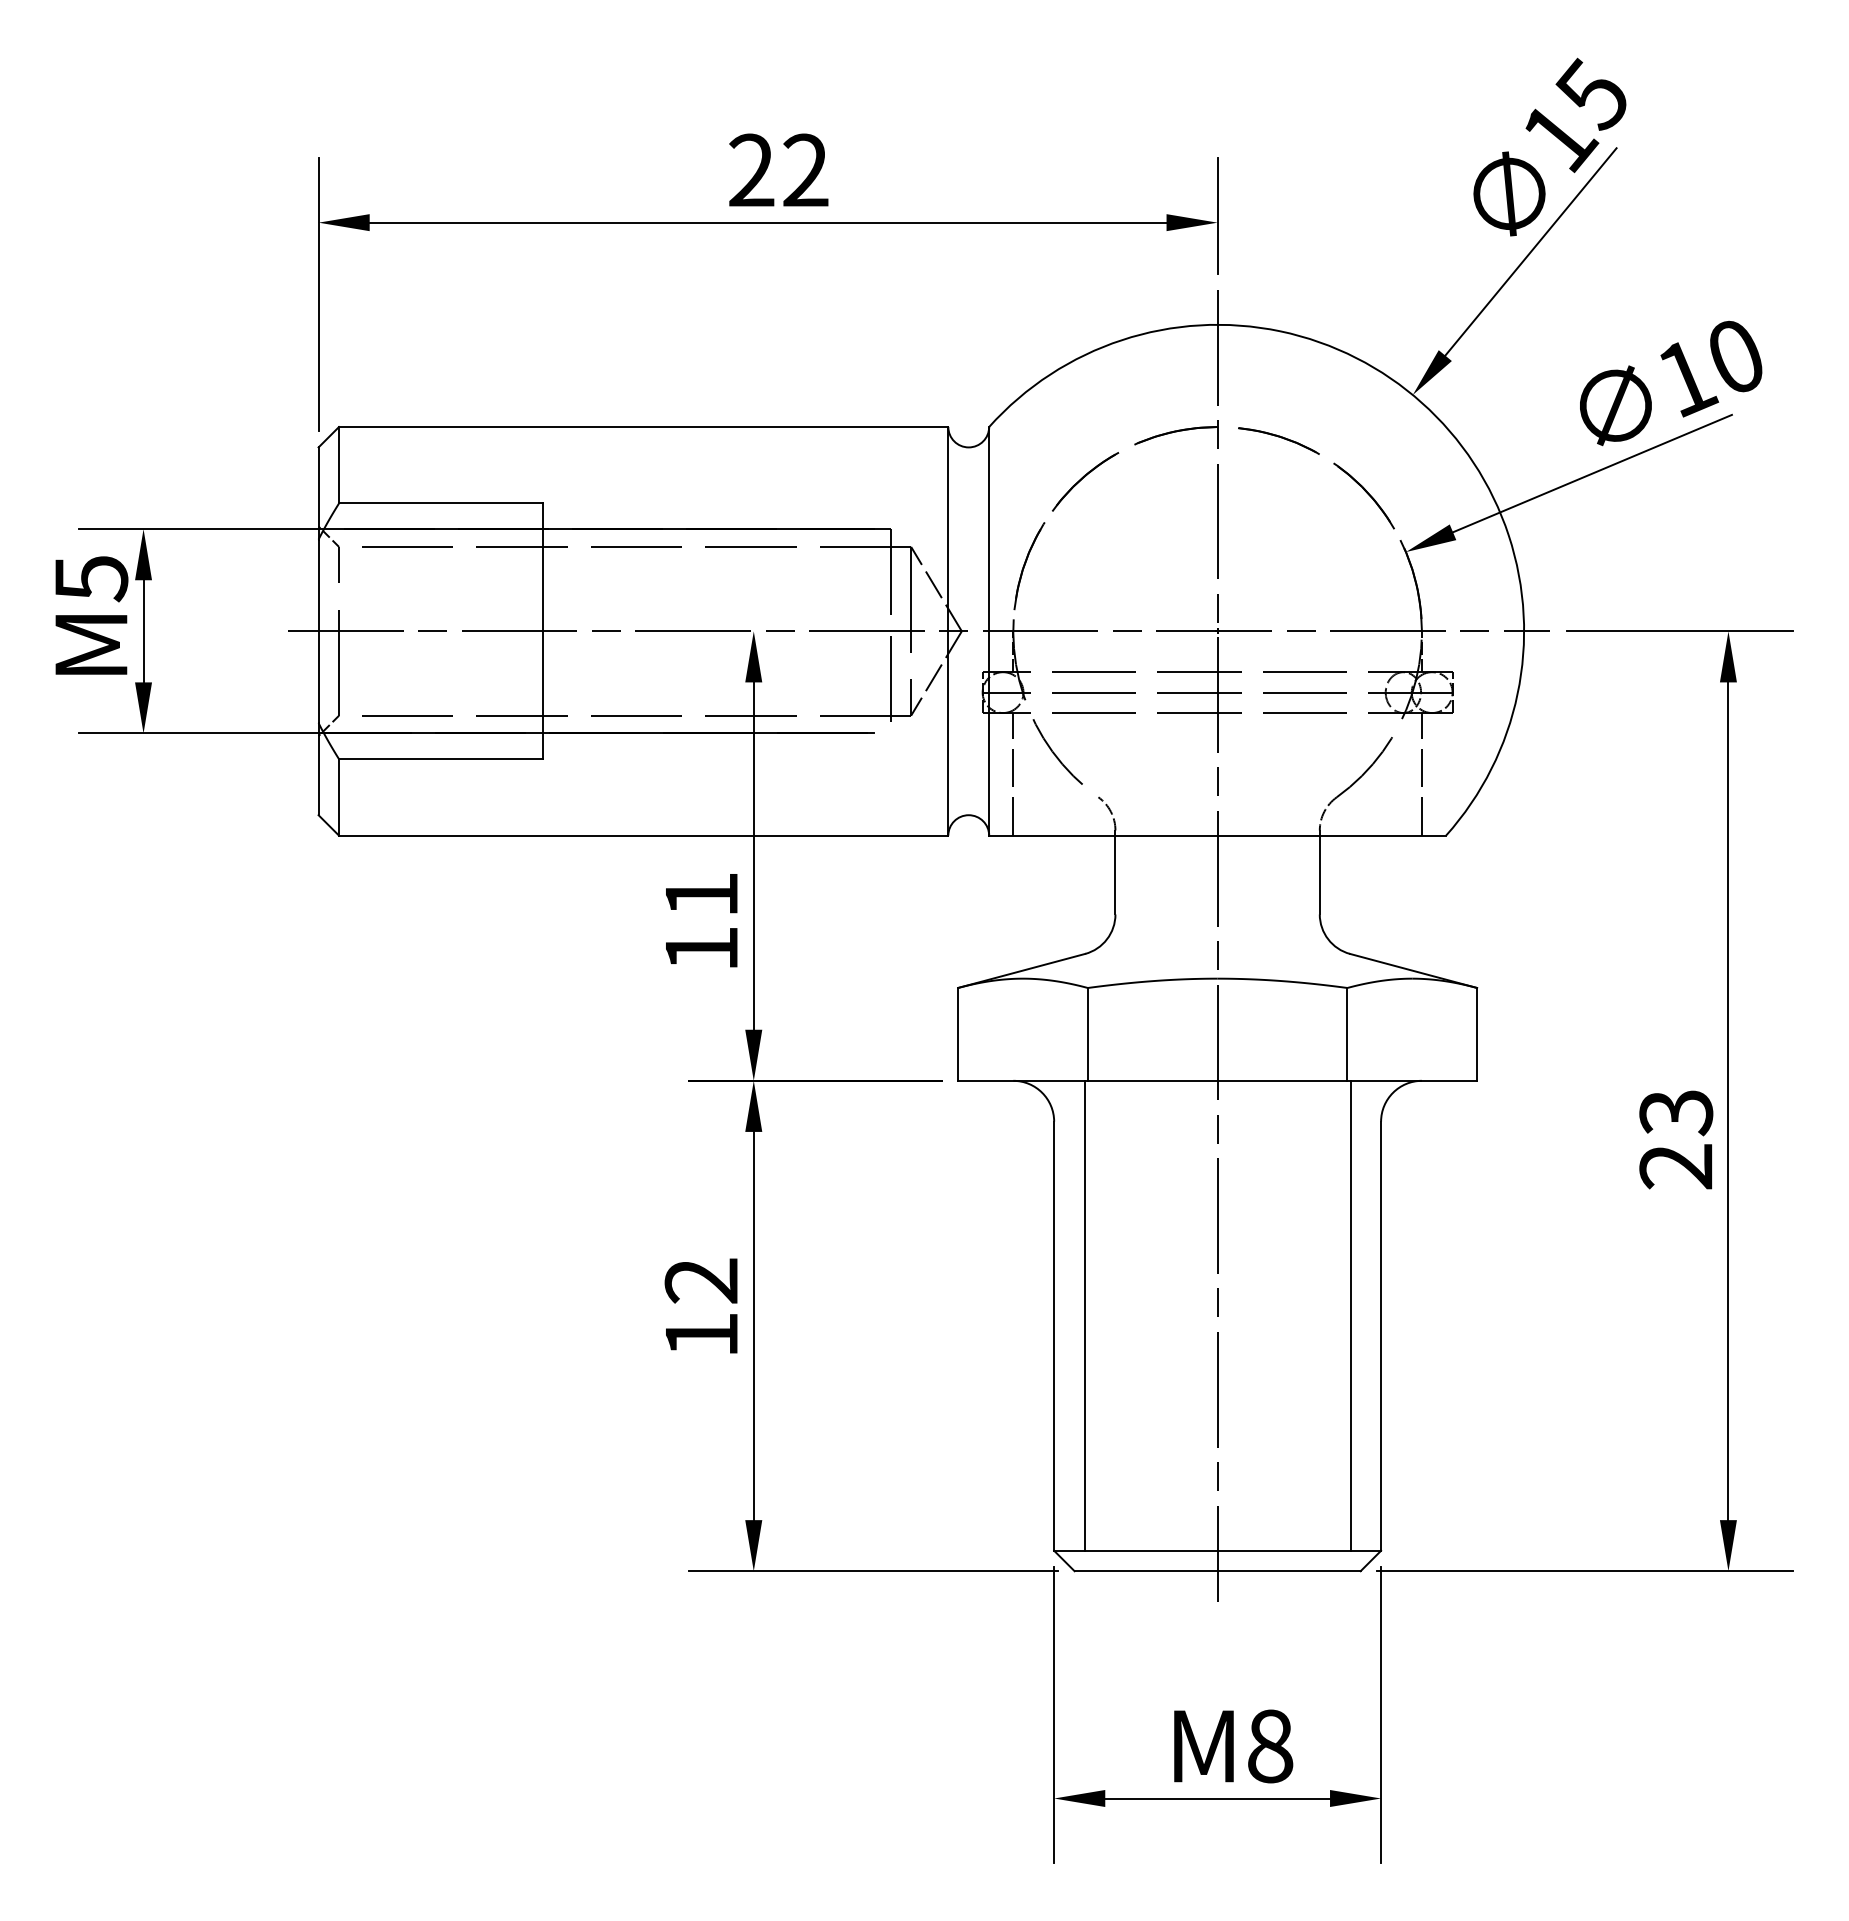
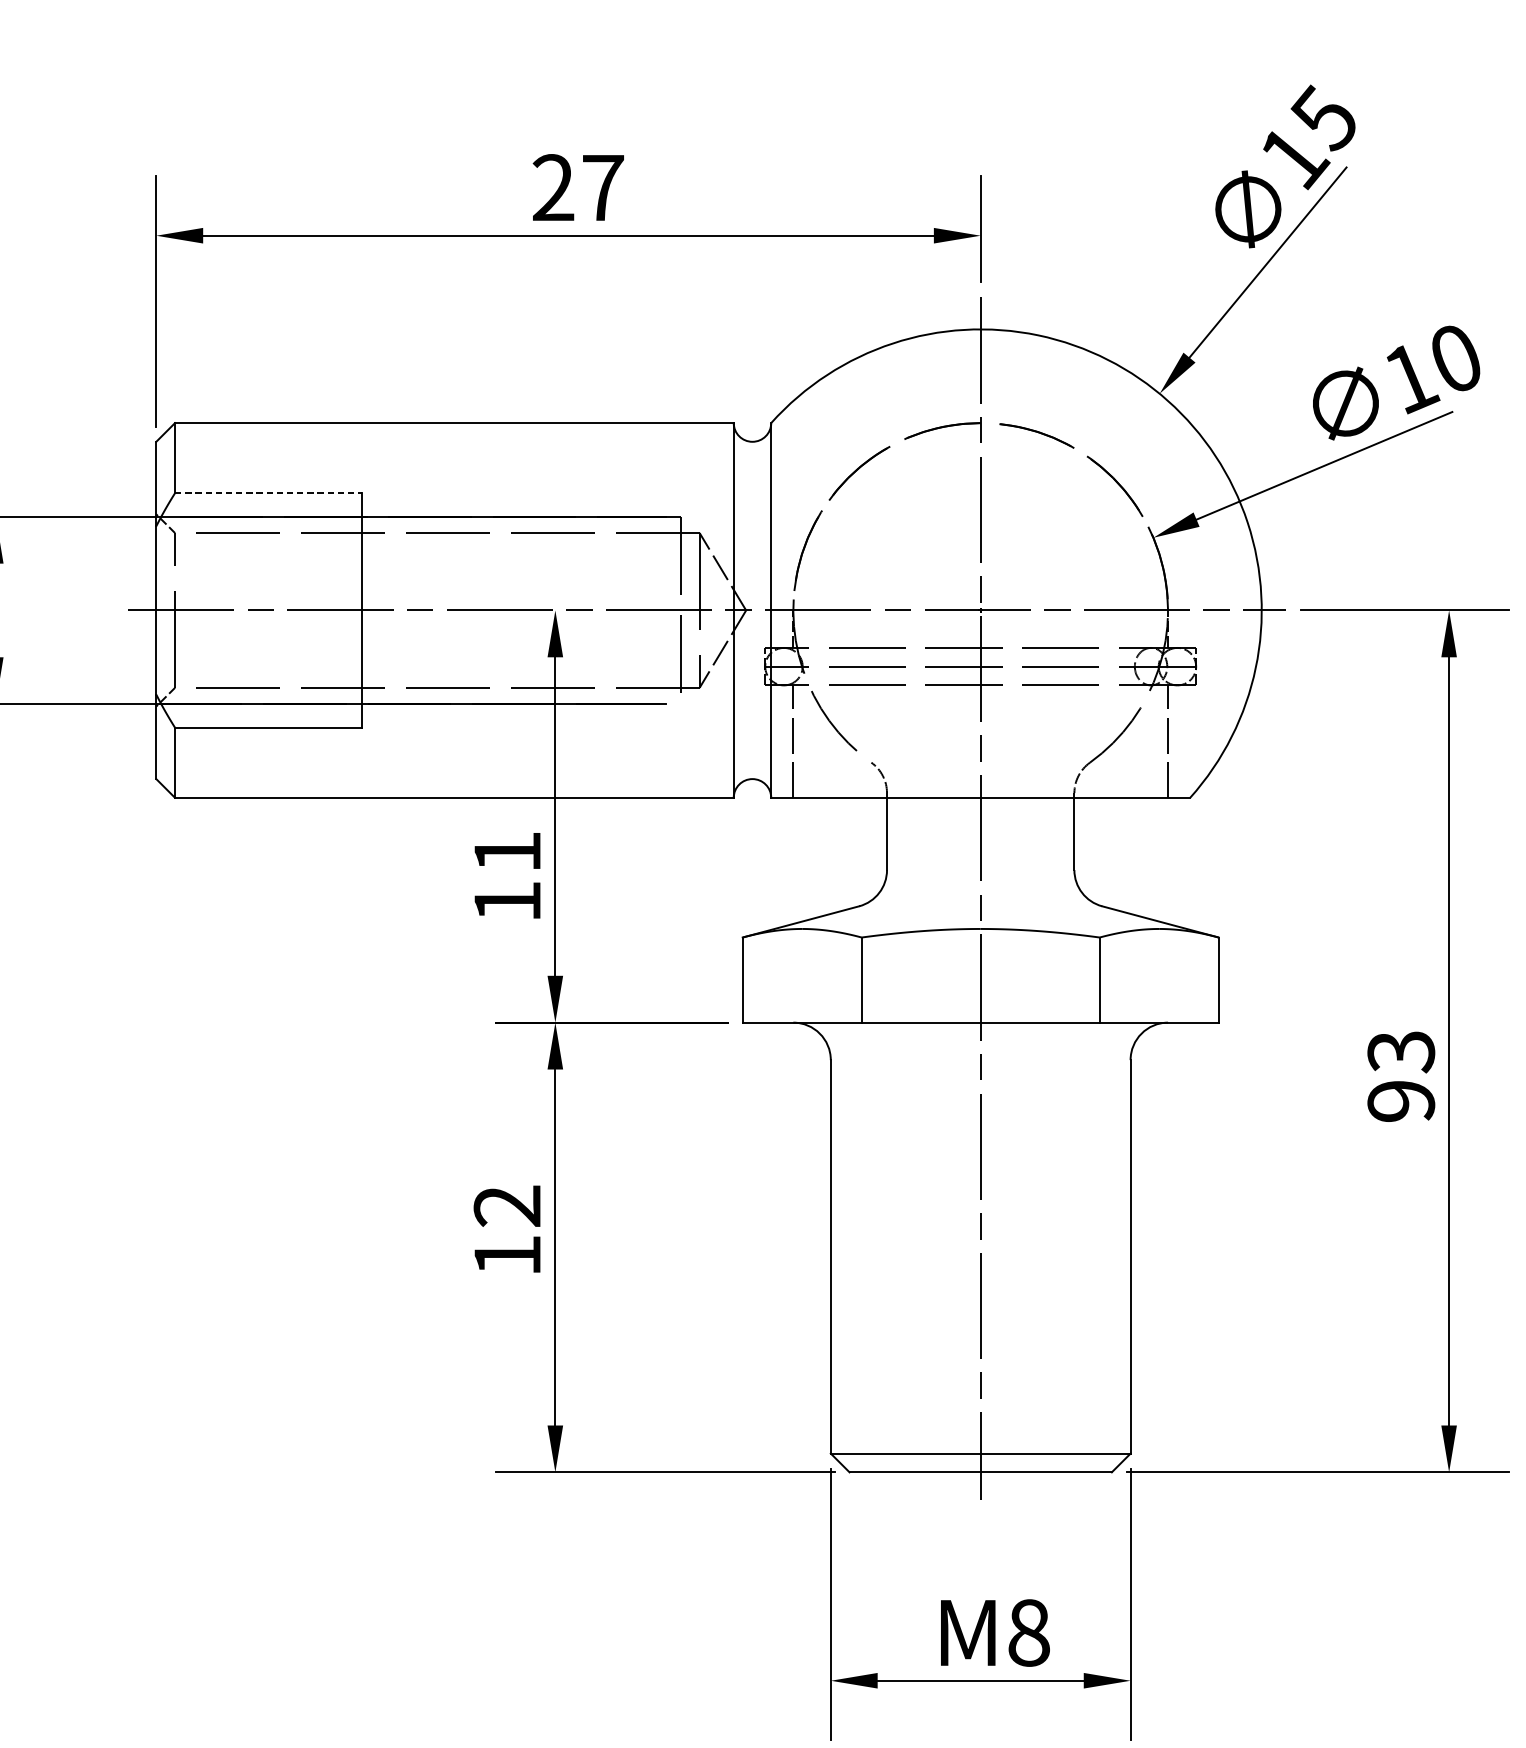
text: (805, 169) -> (602, 186), 22 -> 27
line: (441, 503) -> (269, 493), solid -> dashed
text: (1676, 1166) -> (1401, 1101), 23 -> 93
line: (1084, 1315) -> (858, 1237), removed
line: (1350, 1315) -> (1102, 1237), removed

